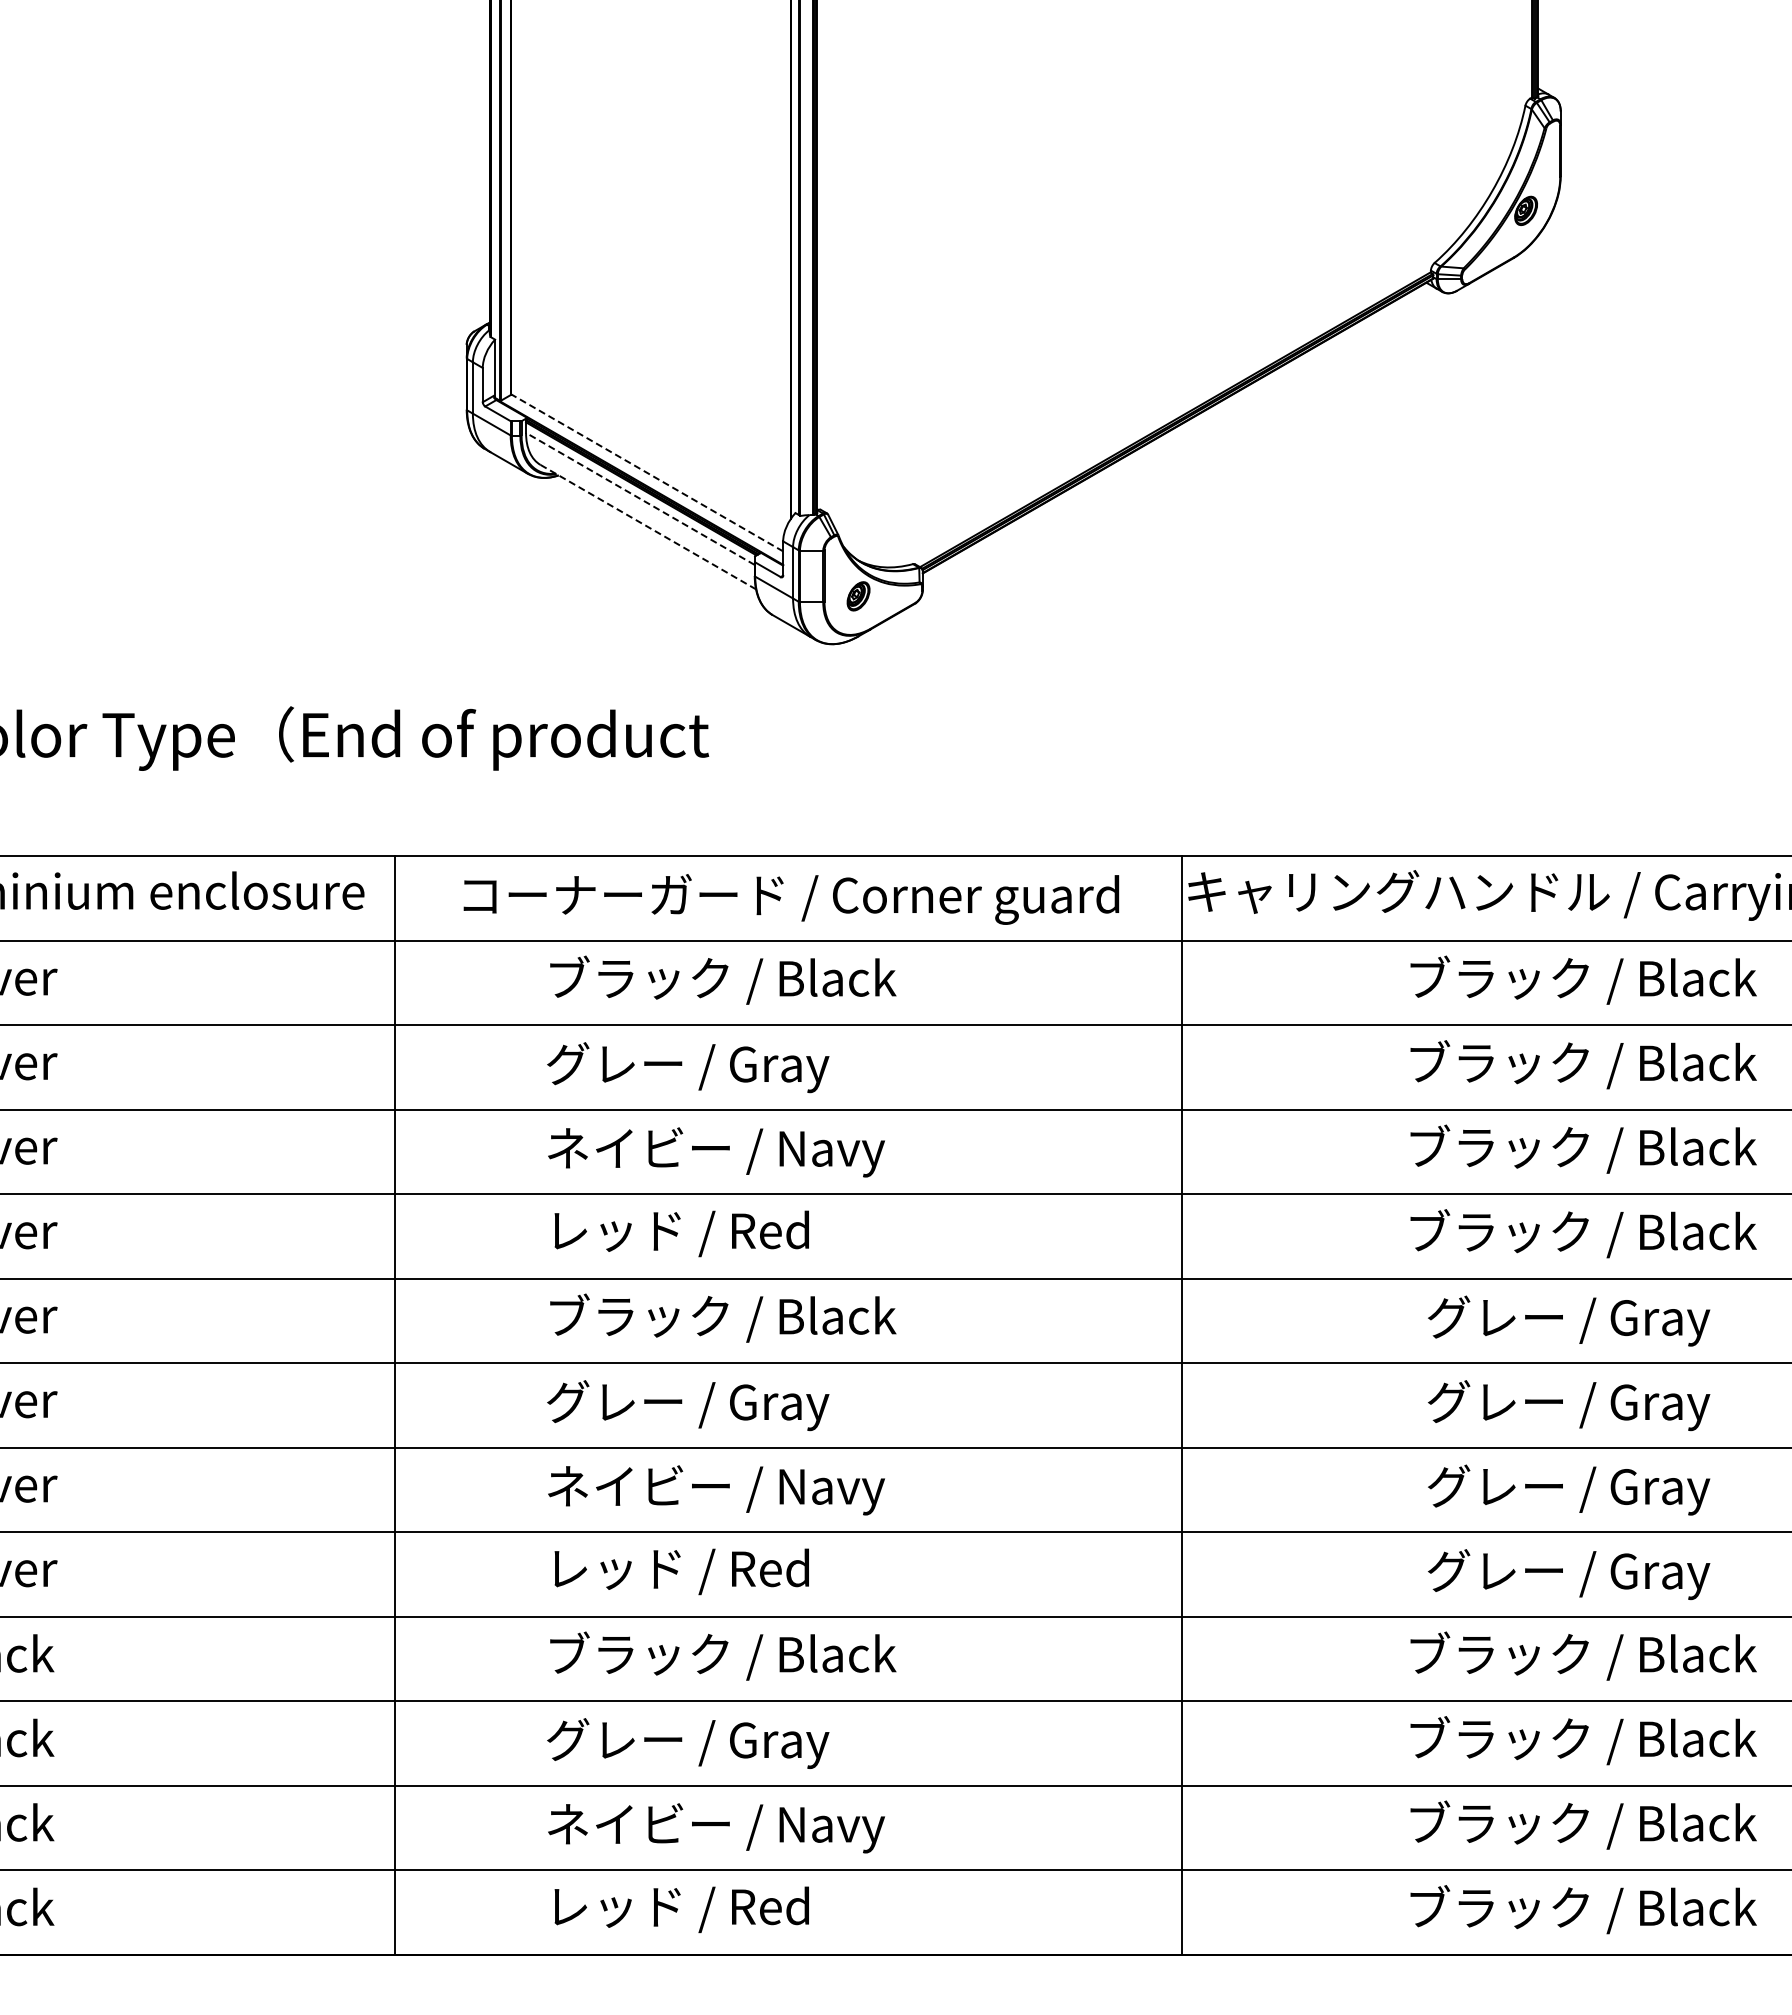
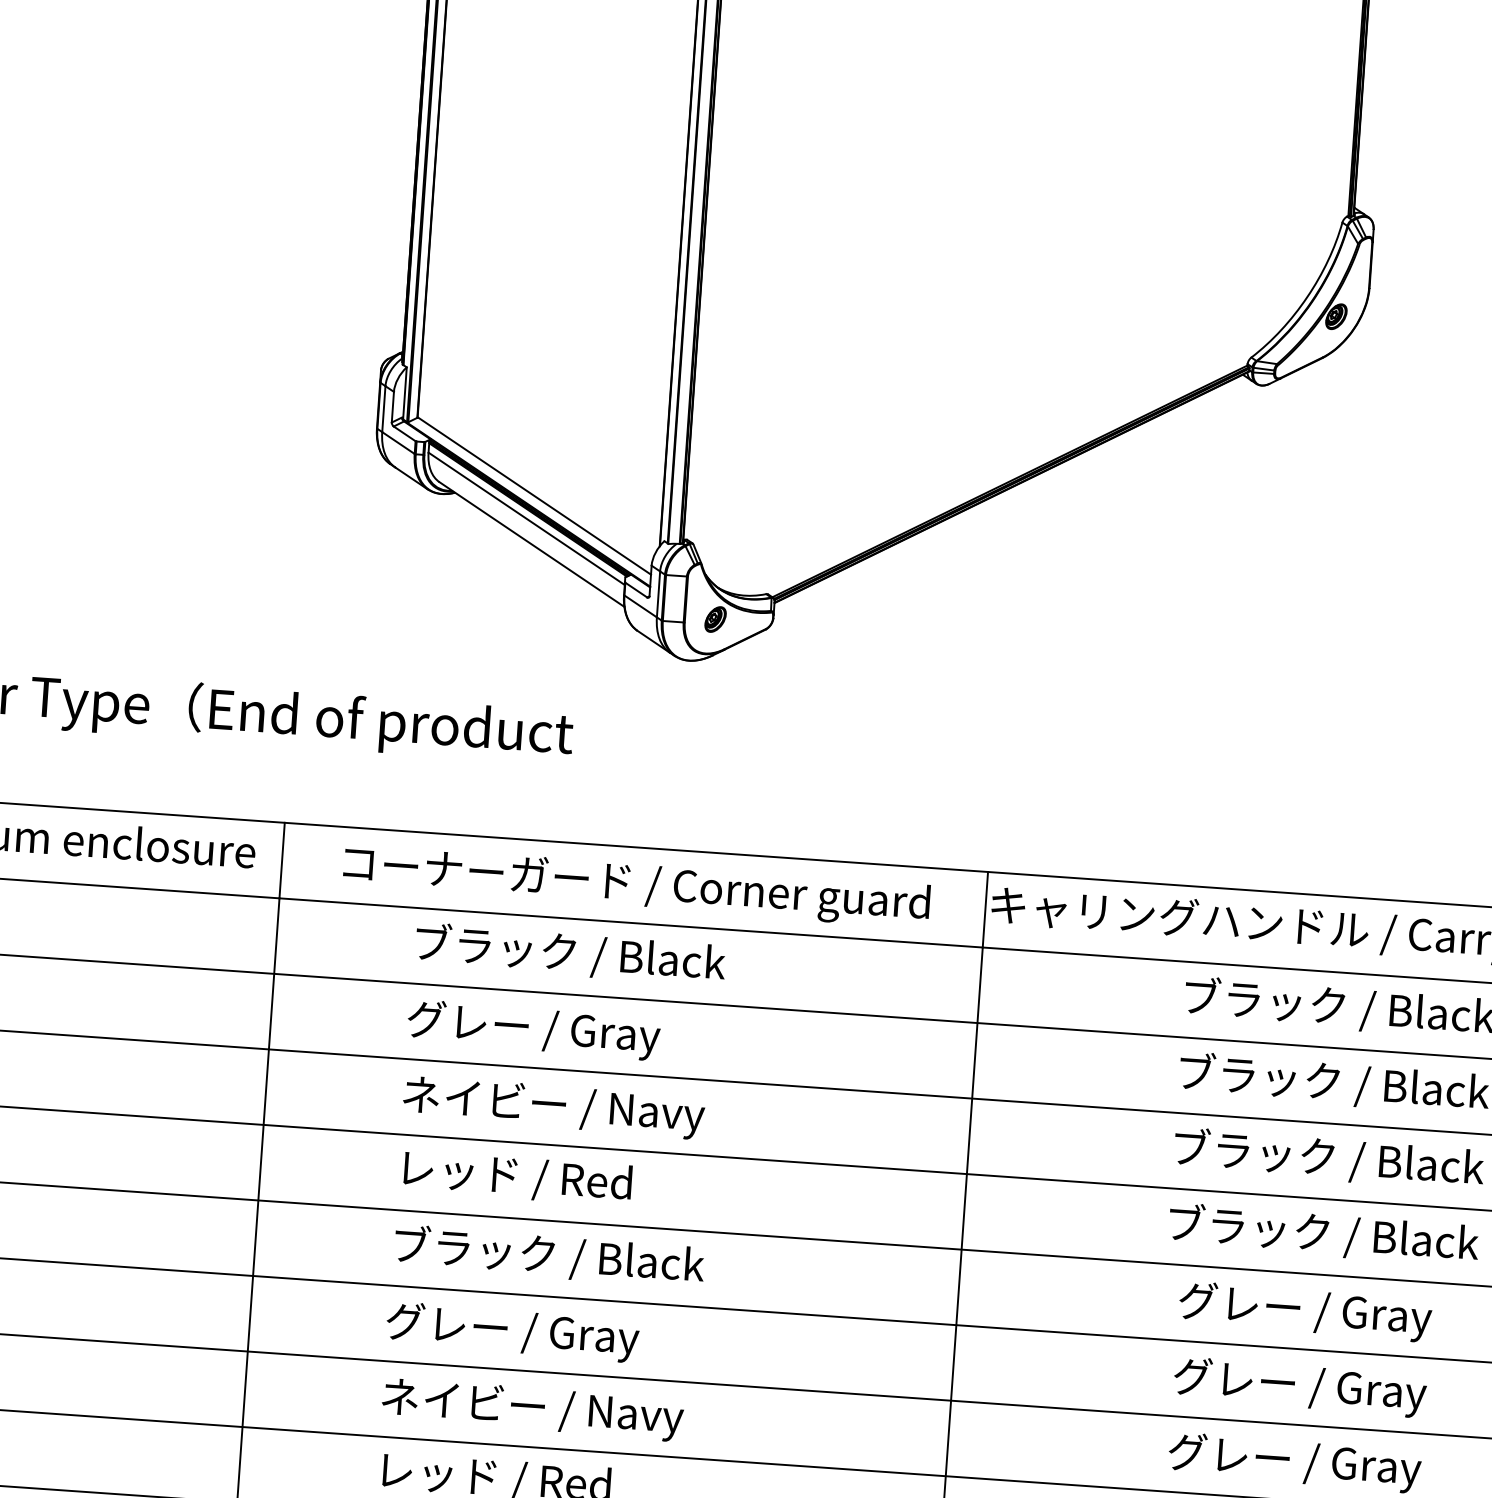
line: (646, 472) -> (533, 495), dashed -> solid
line: (639, 498) -> (525, 518), dashed -> solid
line: (648, 527) -> (532, 544), dashed -> solid

